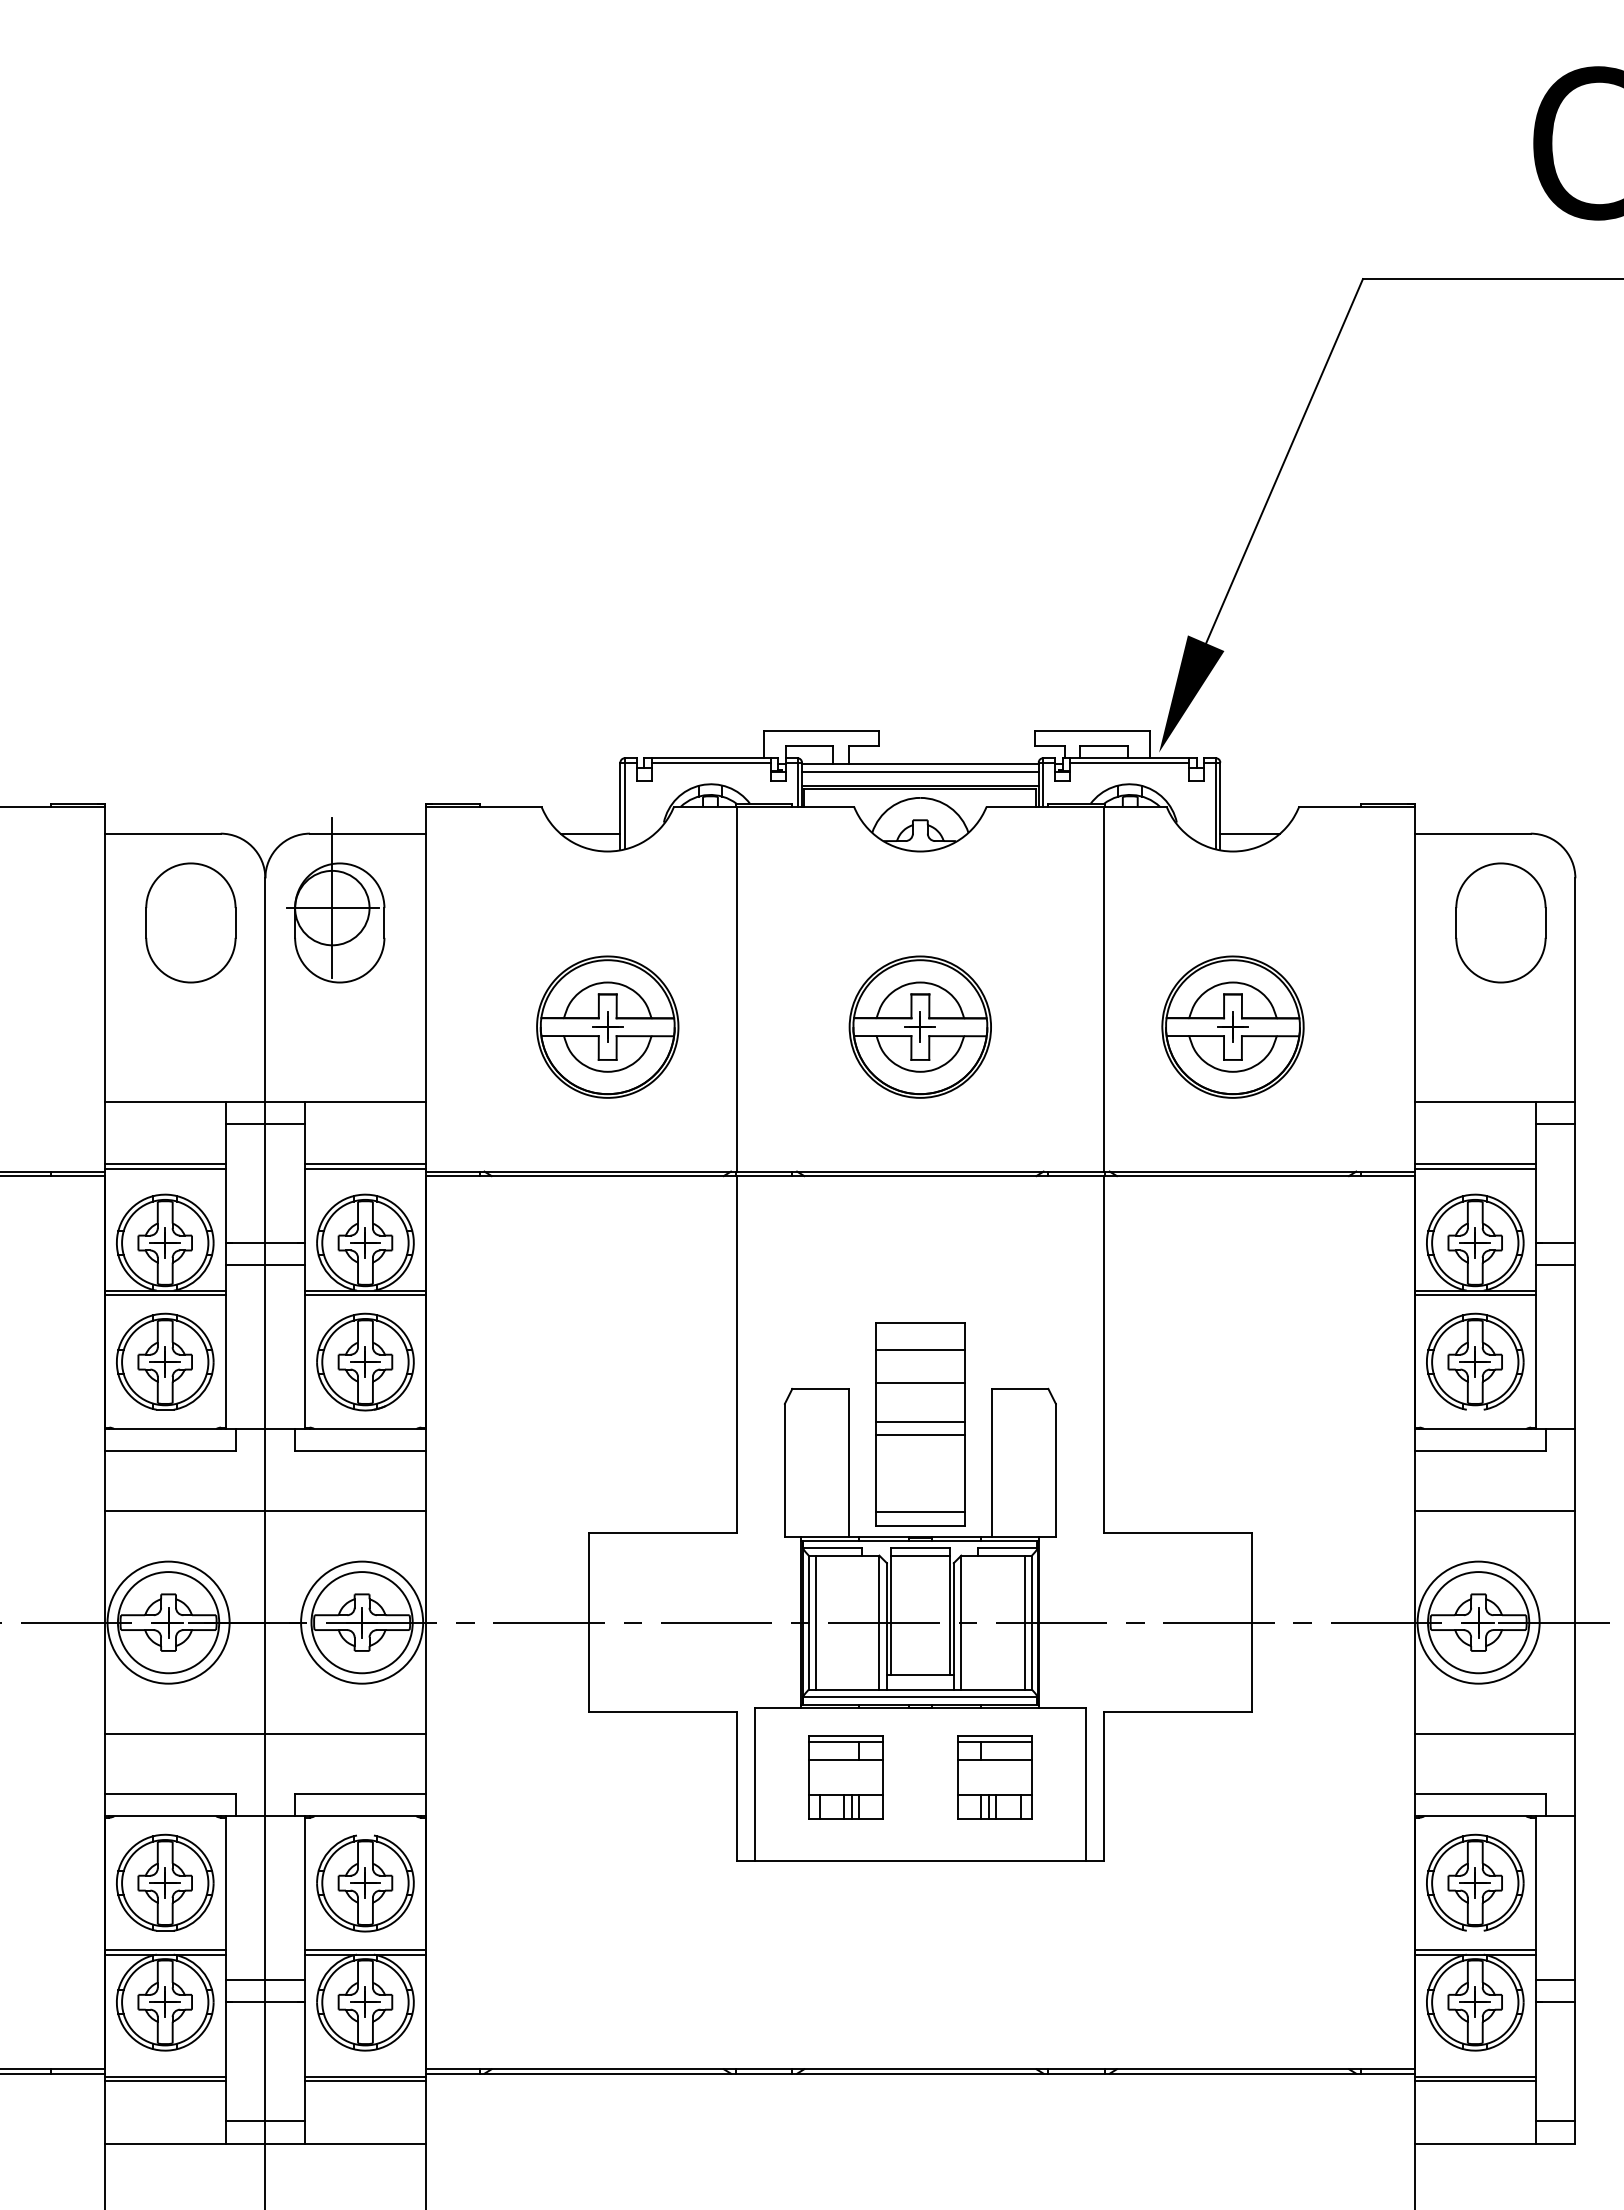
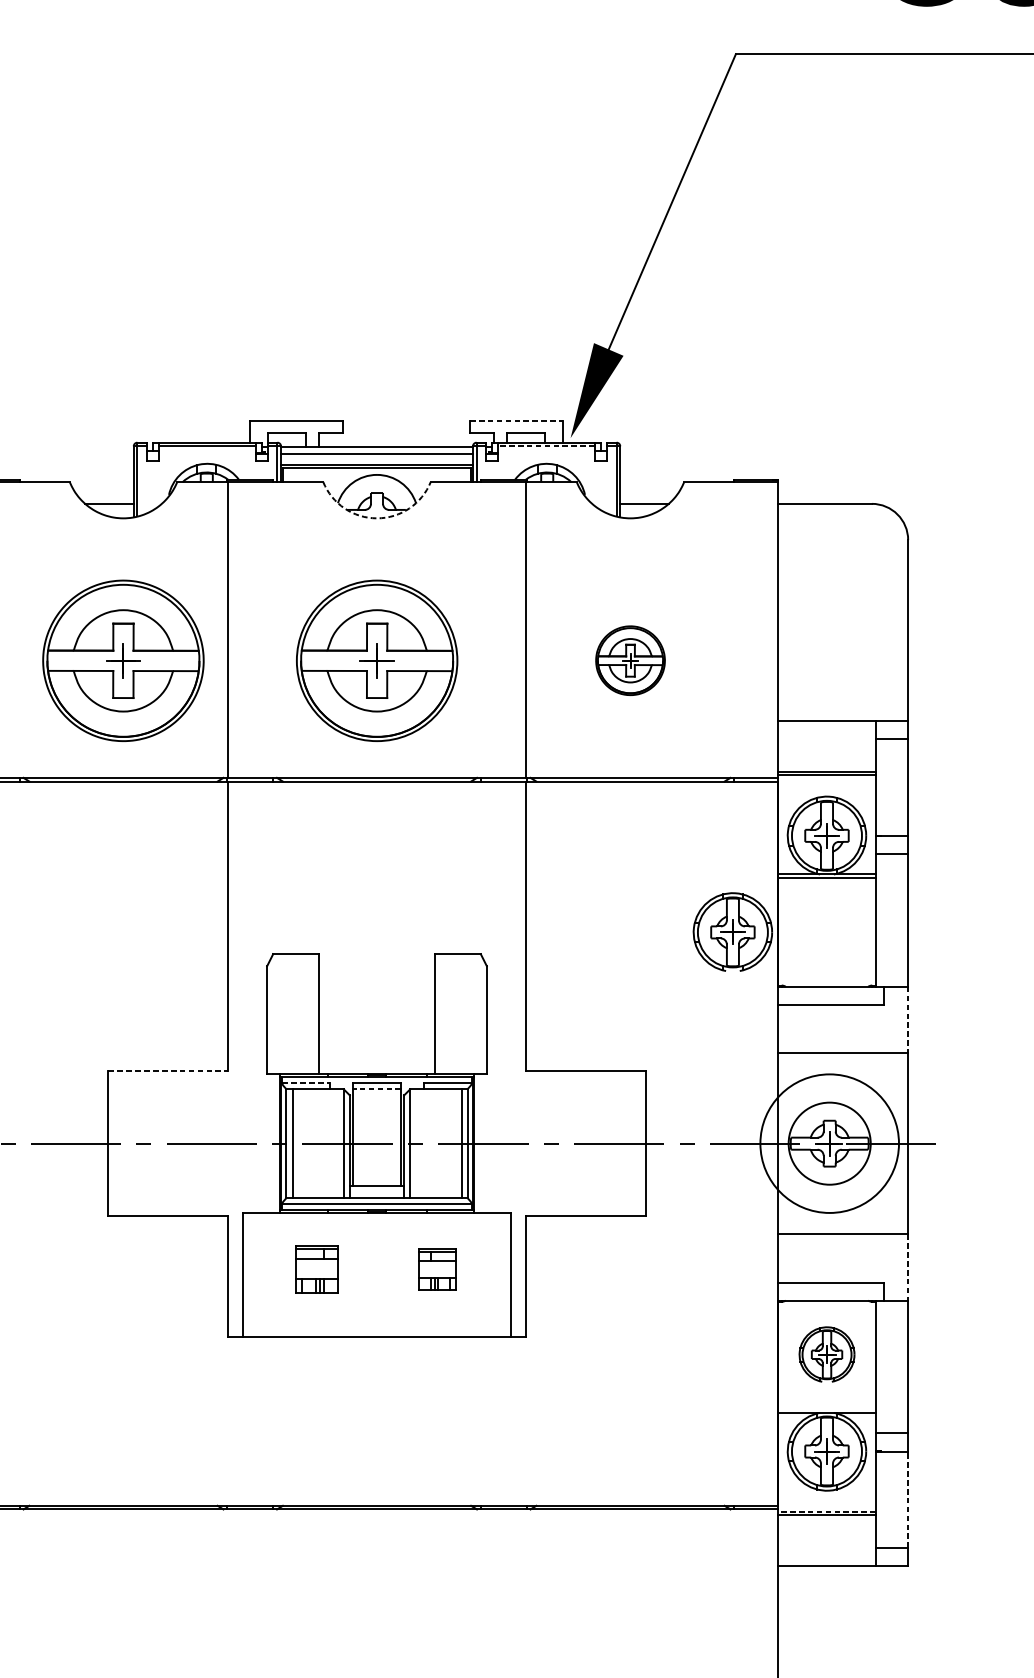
line: (1092, 730) -> (516, 420), solid -> dashed
line: (1129, 762) -> (546, 446), solid -> dashed
arc: (920, 851) -> (377, 518), solid -> dashed
part: (1500, 922) -> (847, 575), removed
part: (607, 1026) -> (123, 660), size x1.4
part: (919, 1026) -> (376, 660), size x1.4
part: (1232, 1026) -> (630, 660), size x0.6
part: (1475, 1361) -> (733, 931), moved
part: (920, 1424) -> (377, 982), removed
line: (1575, 1470) -> (908, 1020), solid -> dashed
line: (662, 1533) -> (167, 1071), solid -> dashed
line: (833, 1548) -> (306, 1083), solid -> dashed
line: (920, 1555) -> (377, 1089), solid -> dashed
circle: (1478, 1622) -> (829, 1143), size x1.4
line: (1575, 1775) -> (908, 1267), solid -> dashed
part: (845, 1777) -> (316, 1269), size x0.7
part: (994, 1777) -> (437, 1269), size x0.6
part: (1475, 1882) -> (827, 1354), size x0.7
line: (1474, 1950) -> (826, 1409), removed
line: (1575, 2061) -> (908, 1499), solid -> dashed
line: (1474, 2076) -> (826, 1511), solid -> dashed

